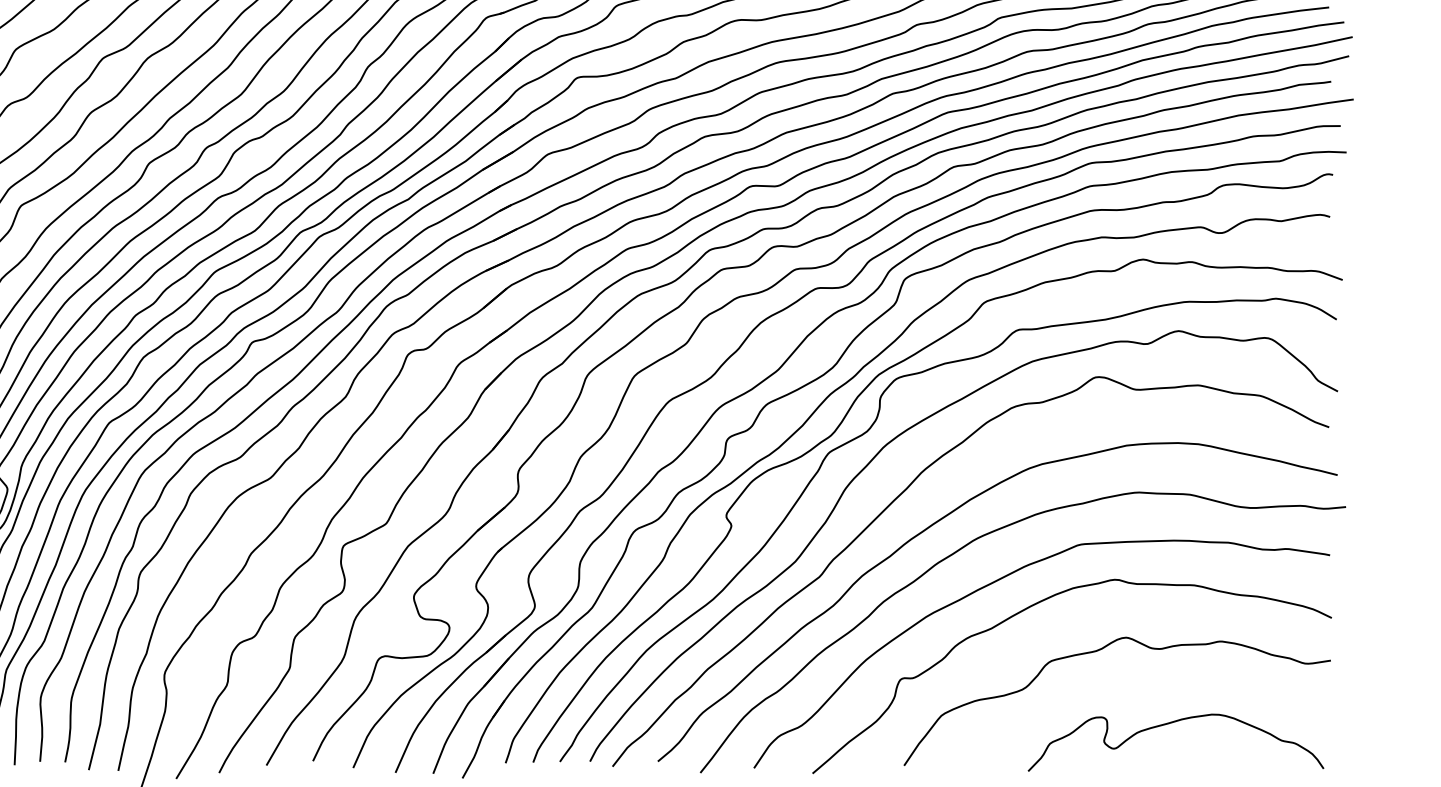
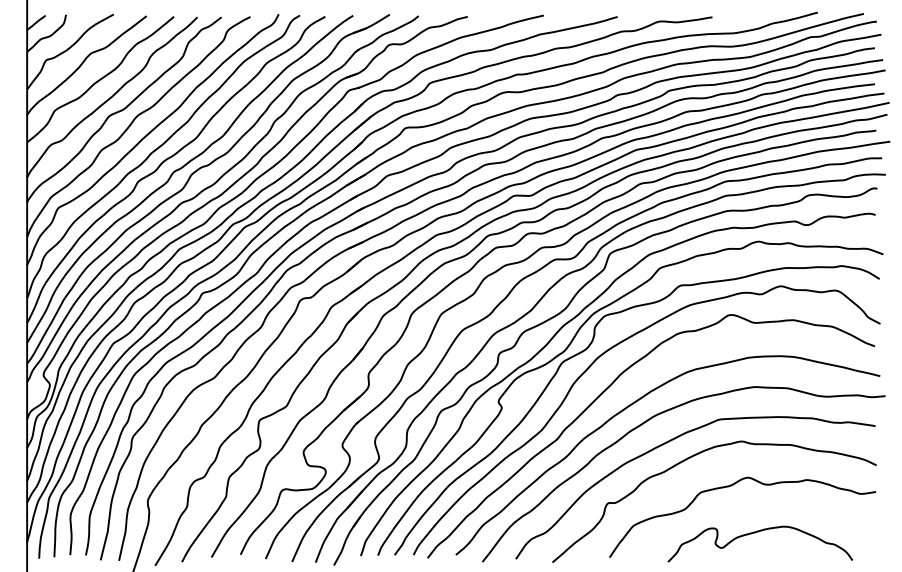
curve: (1168, 725) -> (755, 533), moved

